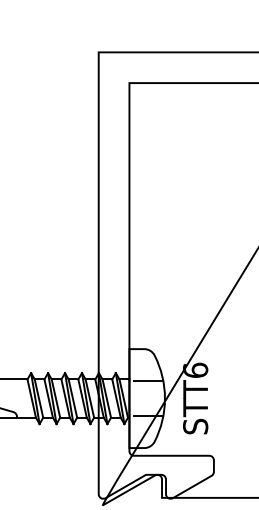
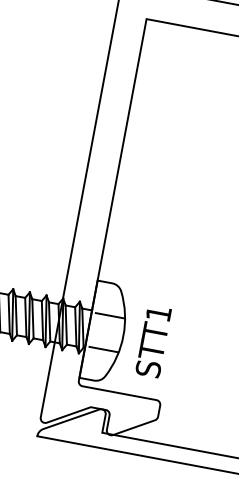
text: (195, 369) -> (158, 312), STT6 -> STT1

